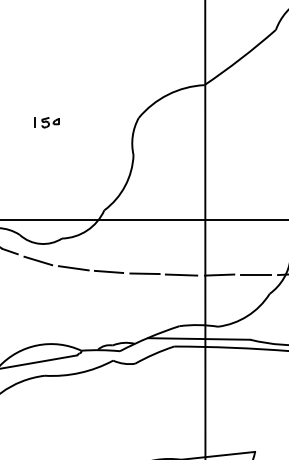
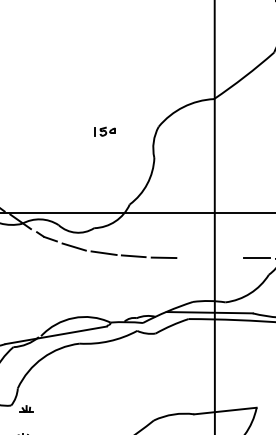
part: (46, 122) -> (104, 131), moved
line: (181, 274) -> (194, 258), removed
line: (219, 274) -> (226, 258), removed

